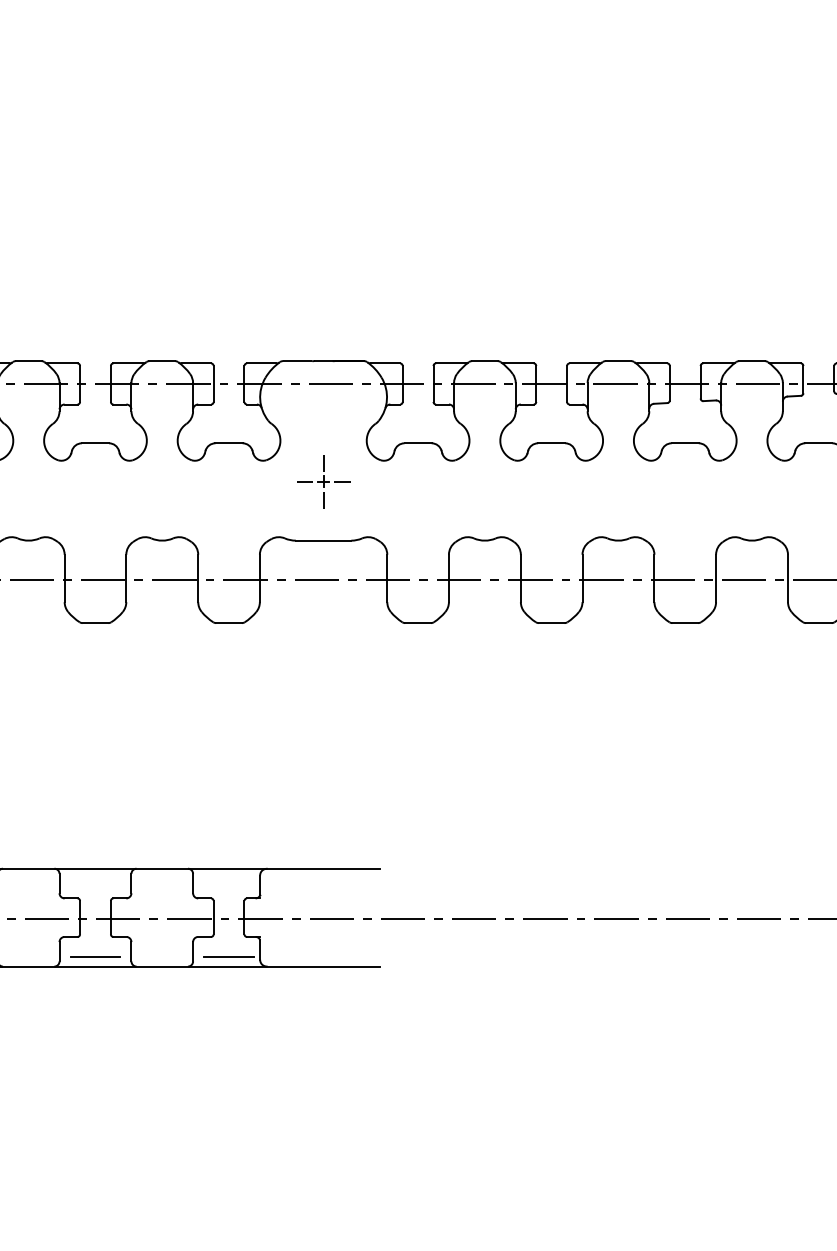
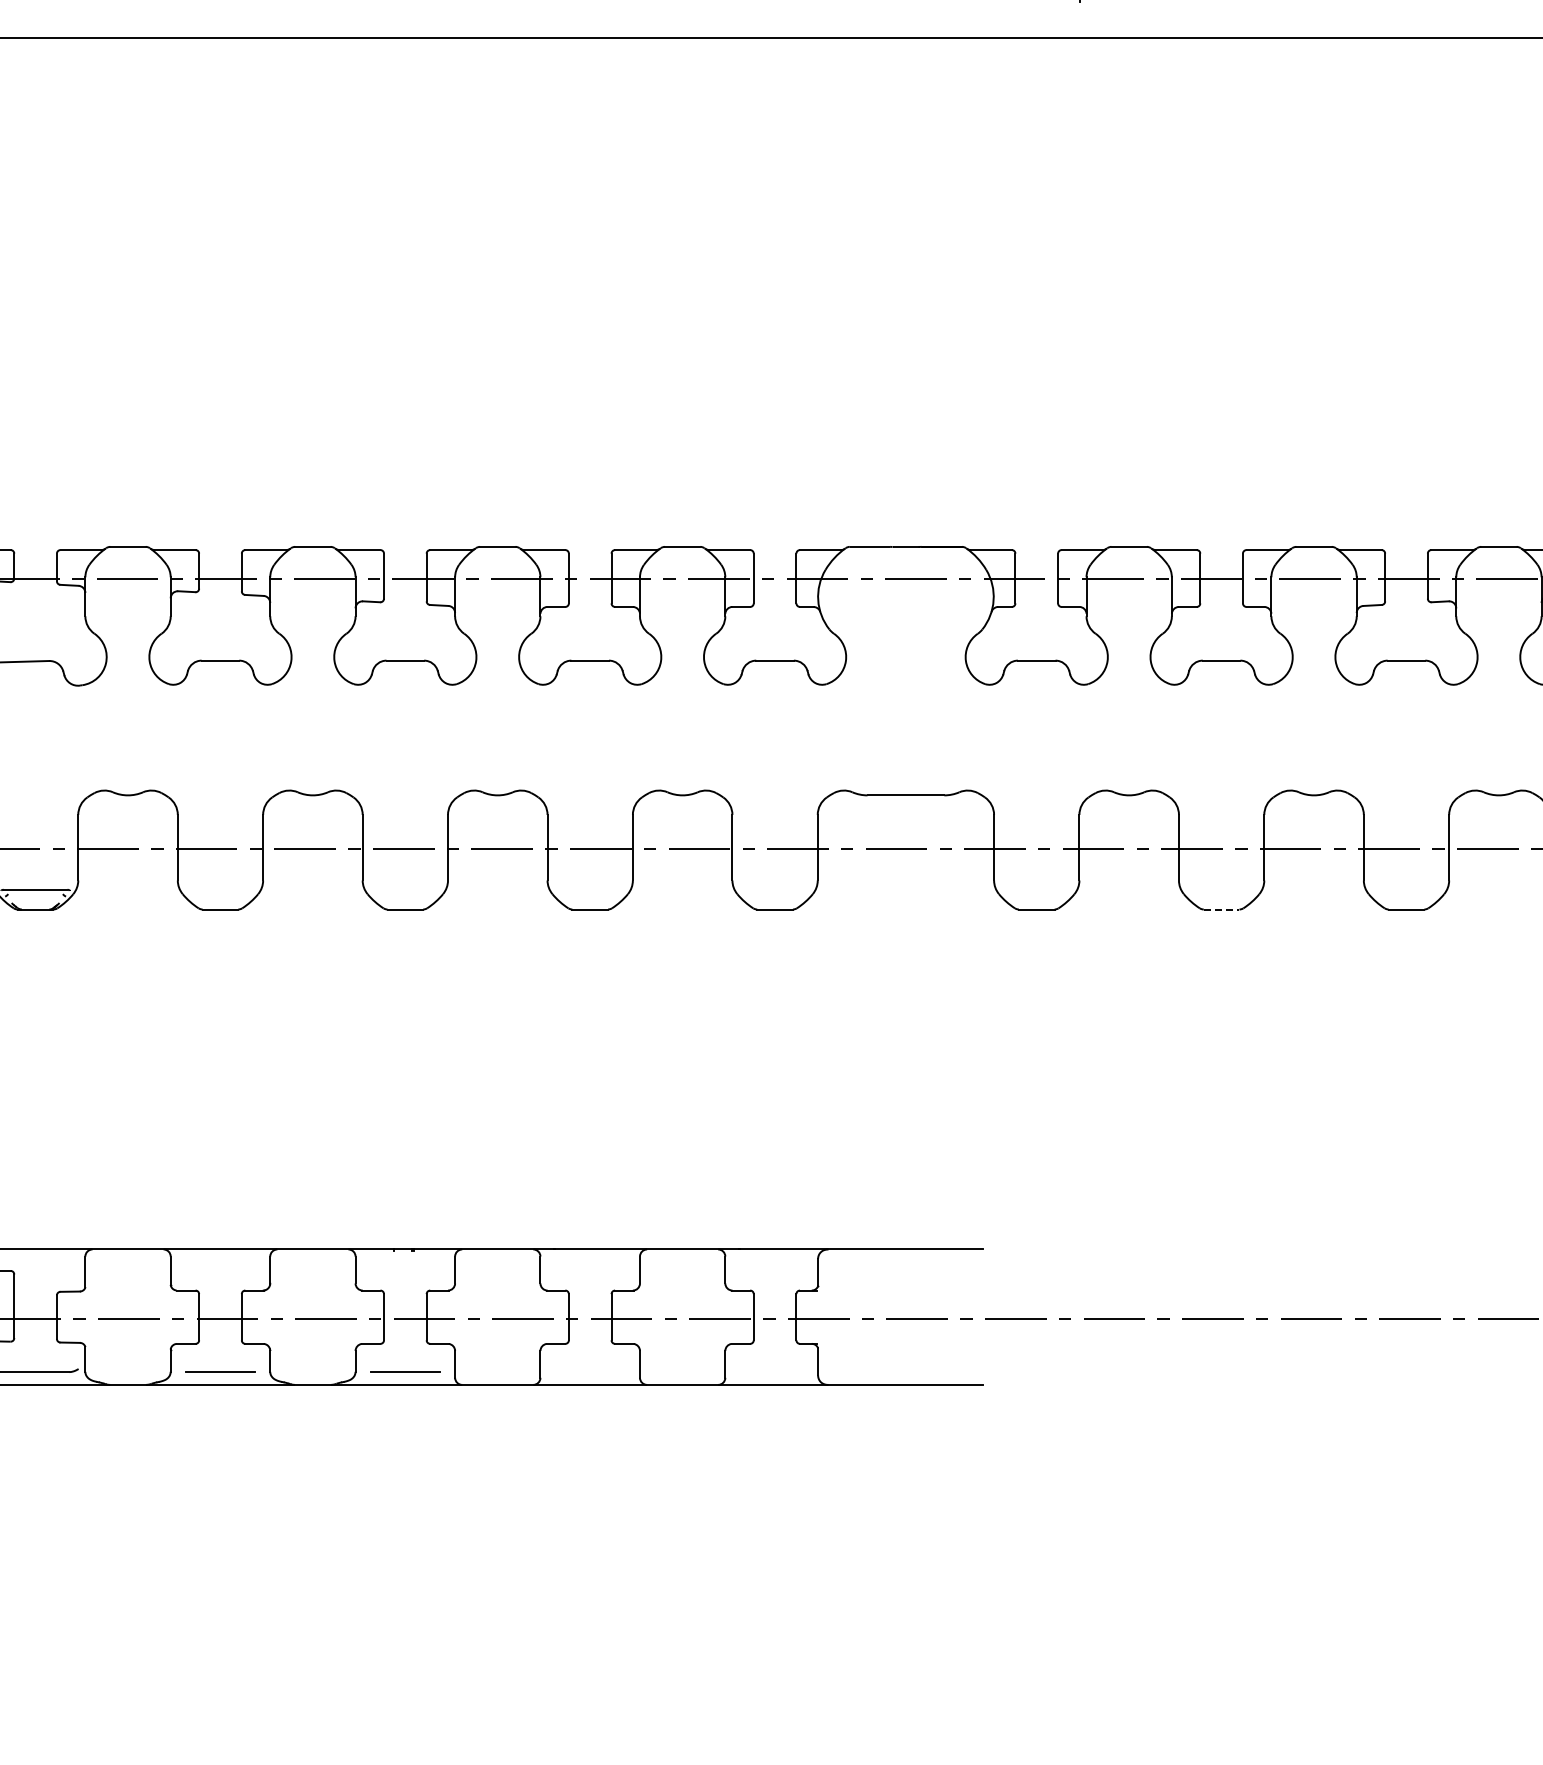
part: (323, 481) -> (905, 713), removed
line: (551, 623) -> (1221, 909), solid -> dashed
line: (95, 957) -> (590, 1372), removed
line: (228, 957) -> (774, 1372), removed

